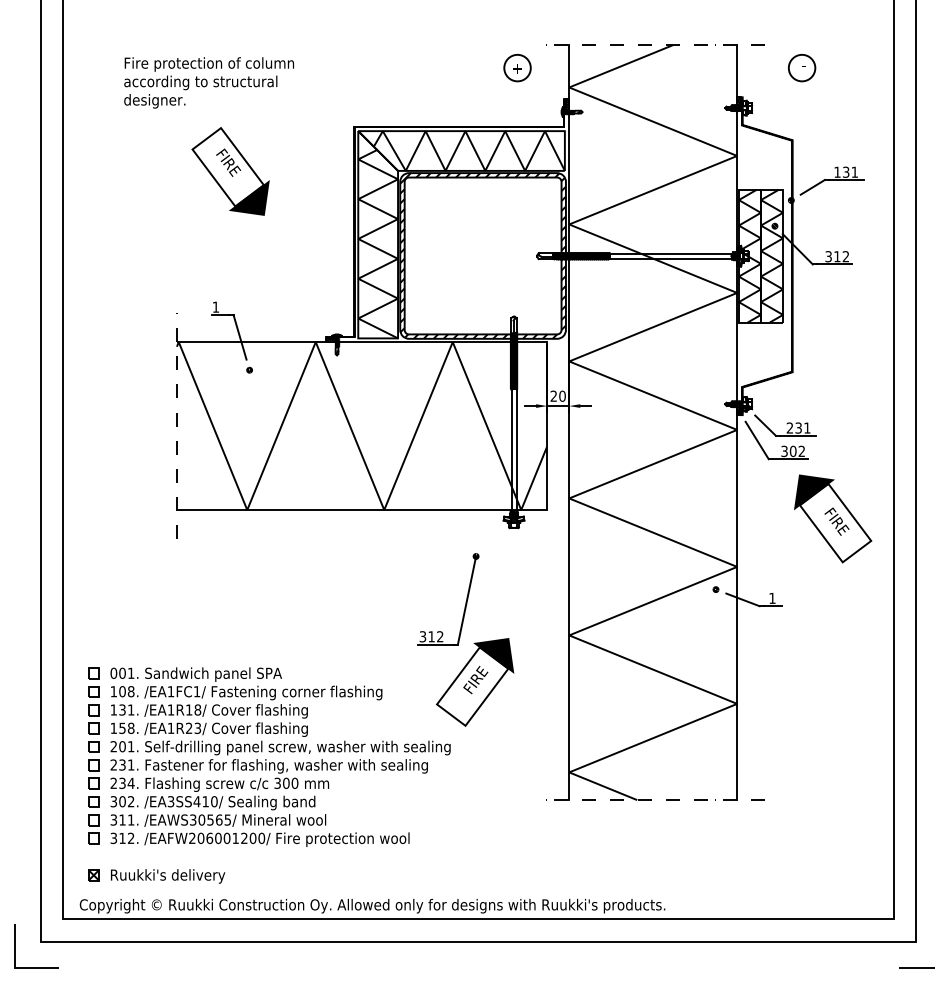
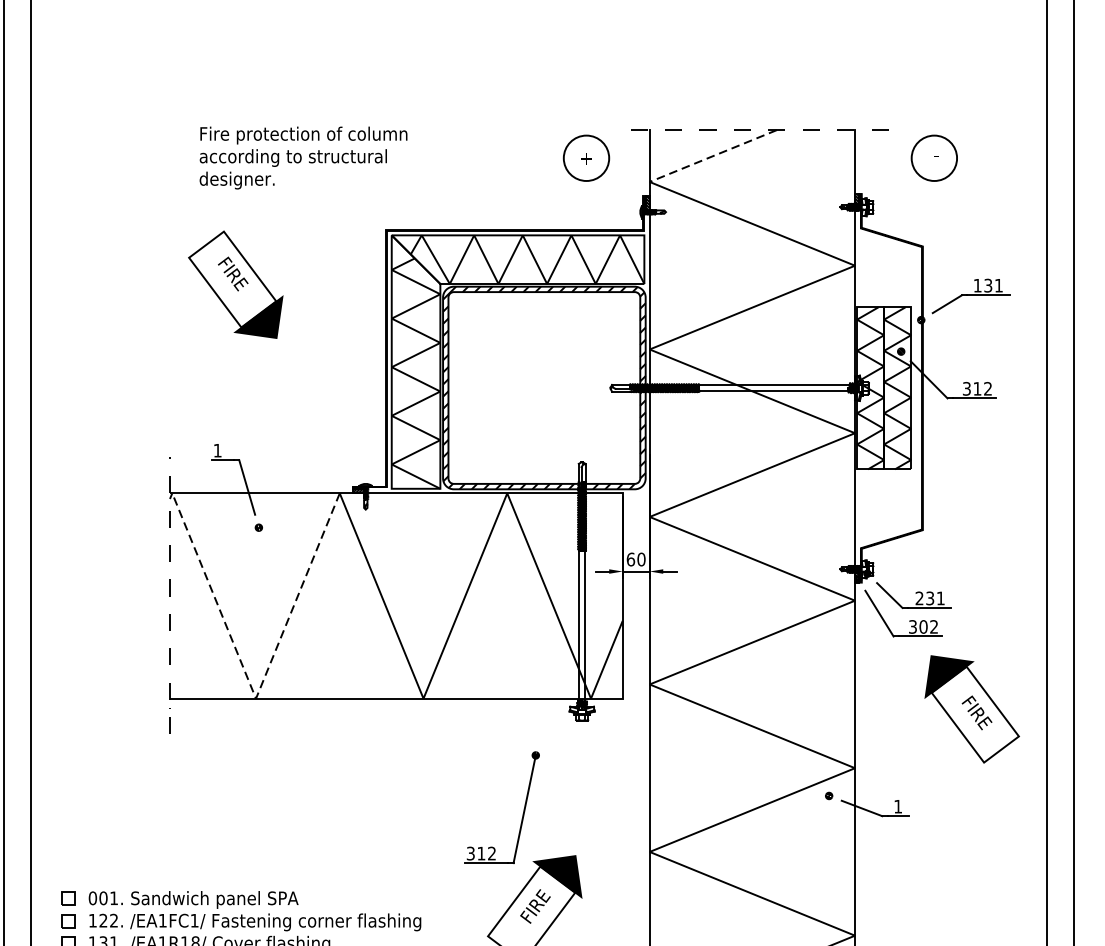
line: (620, 66) -> (712, 156), solid -> dashed
circle: (517, 67) -> (586, 157), size x1.4
circle: (801, 67) -> (933, 157), size x1.4
text: (209, 82) -> (303, 157), moved
text: (553, 395) -> (630, 558), 20 -> 60
line: (246, 507) -> (255, 695), solid -> dashed
text: (126, 691) -> (108, 920), 108. -> 122.

